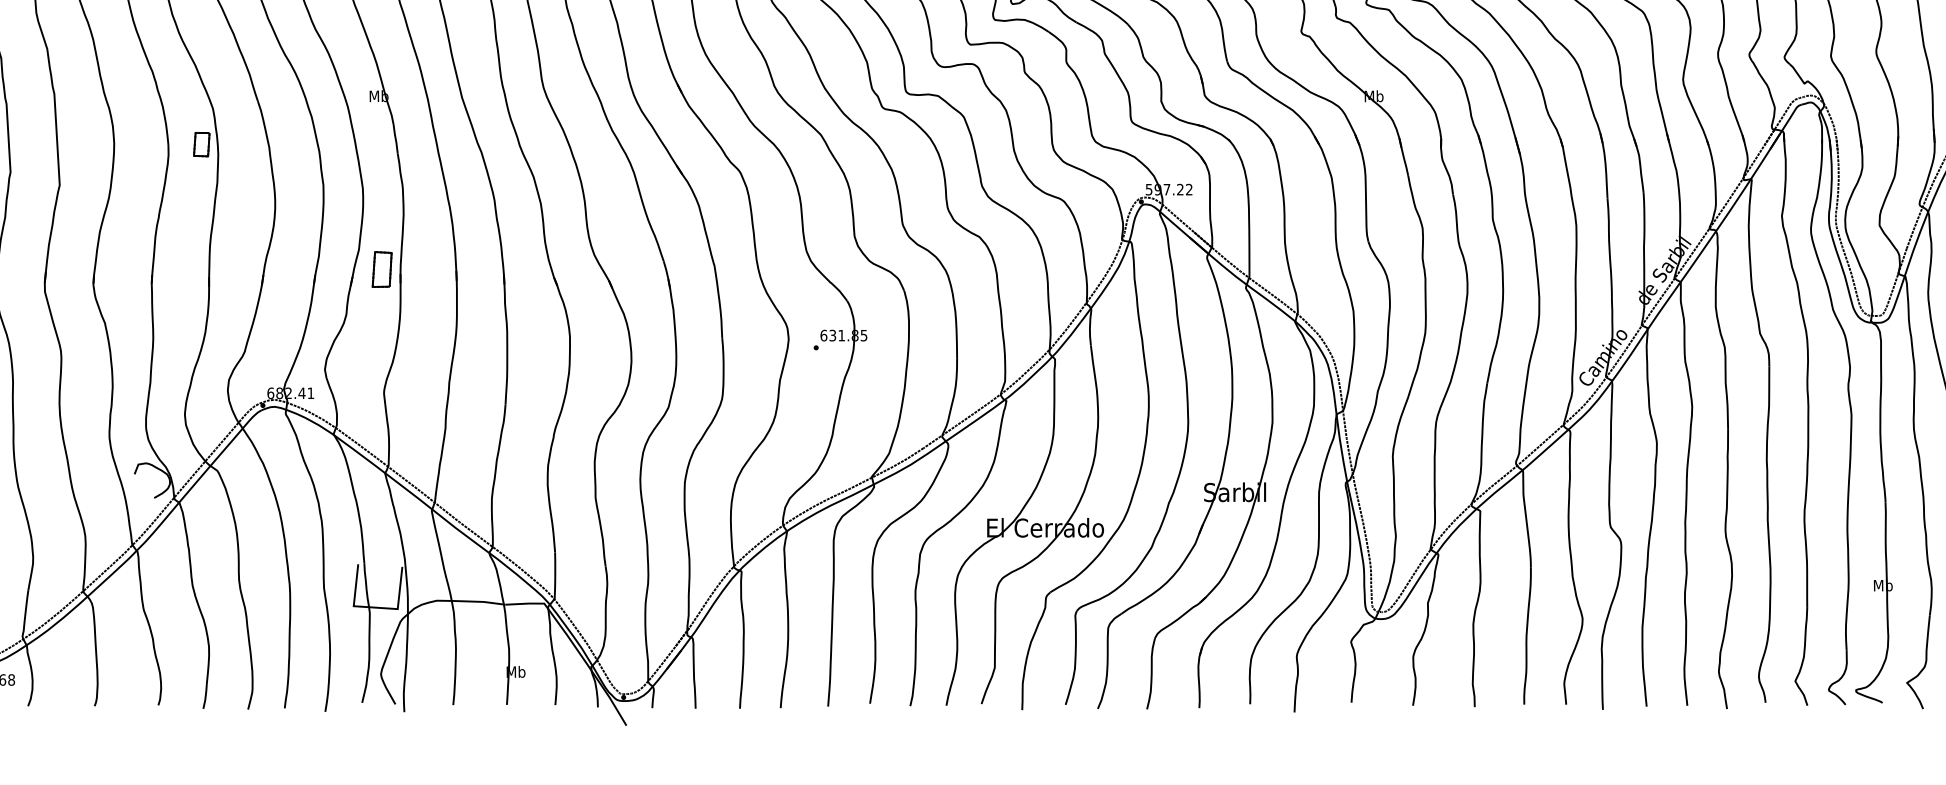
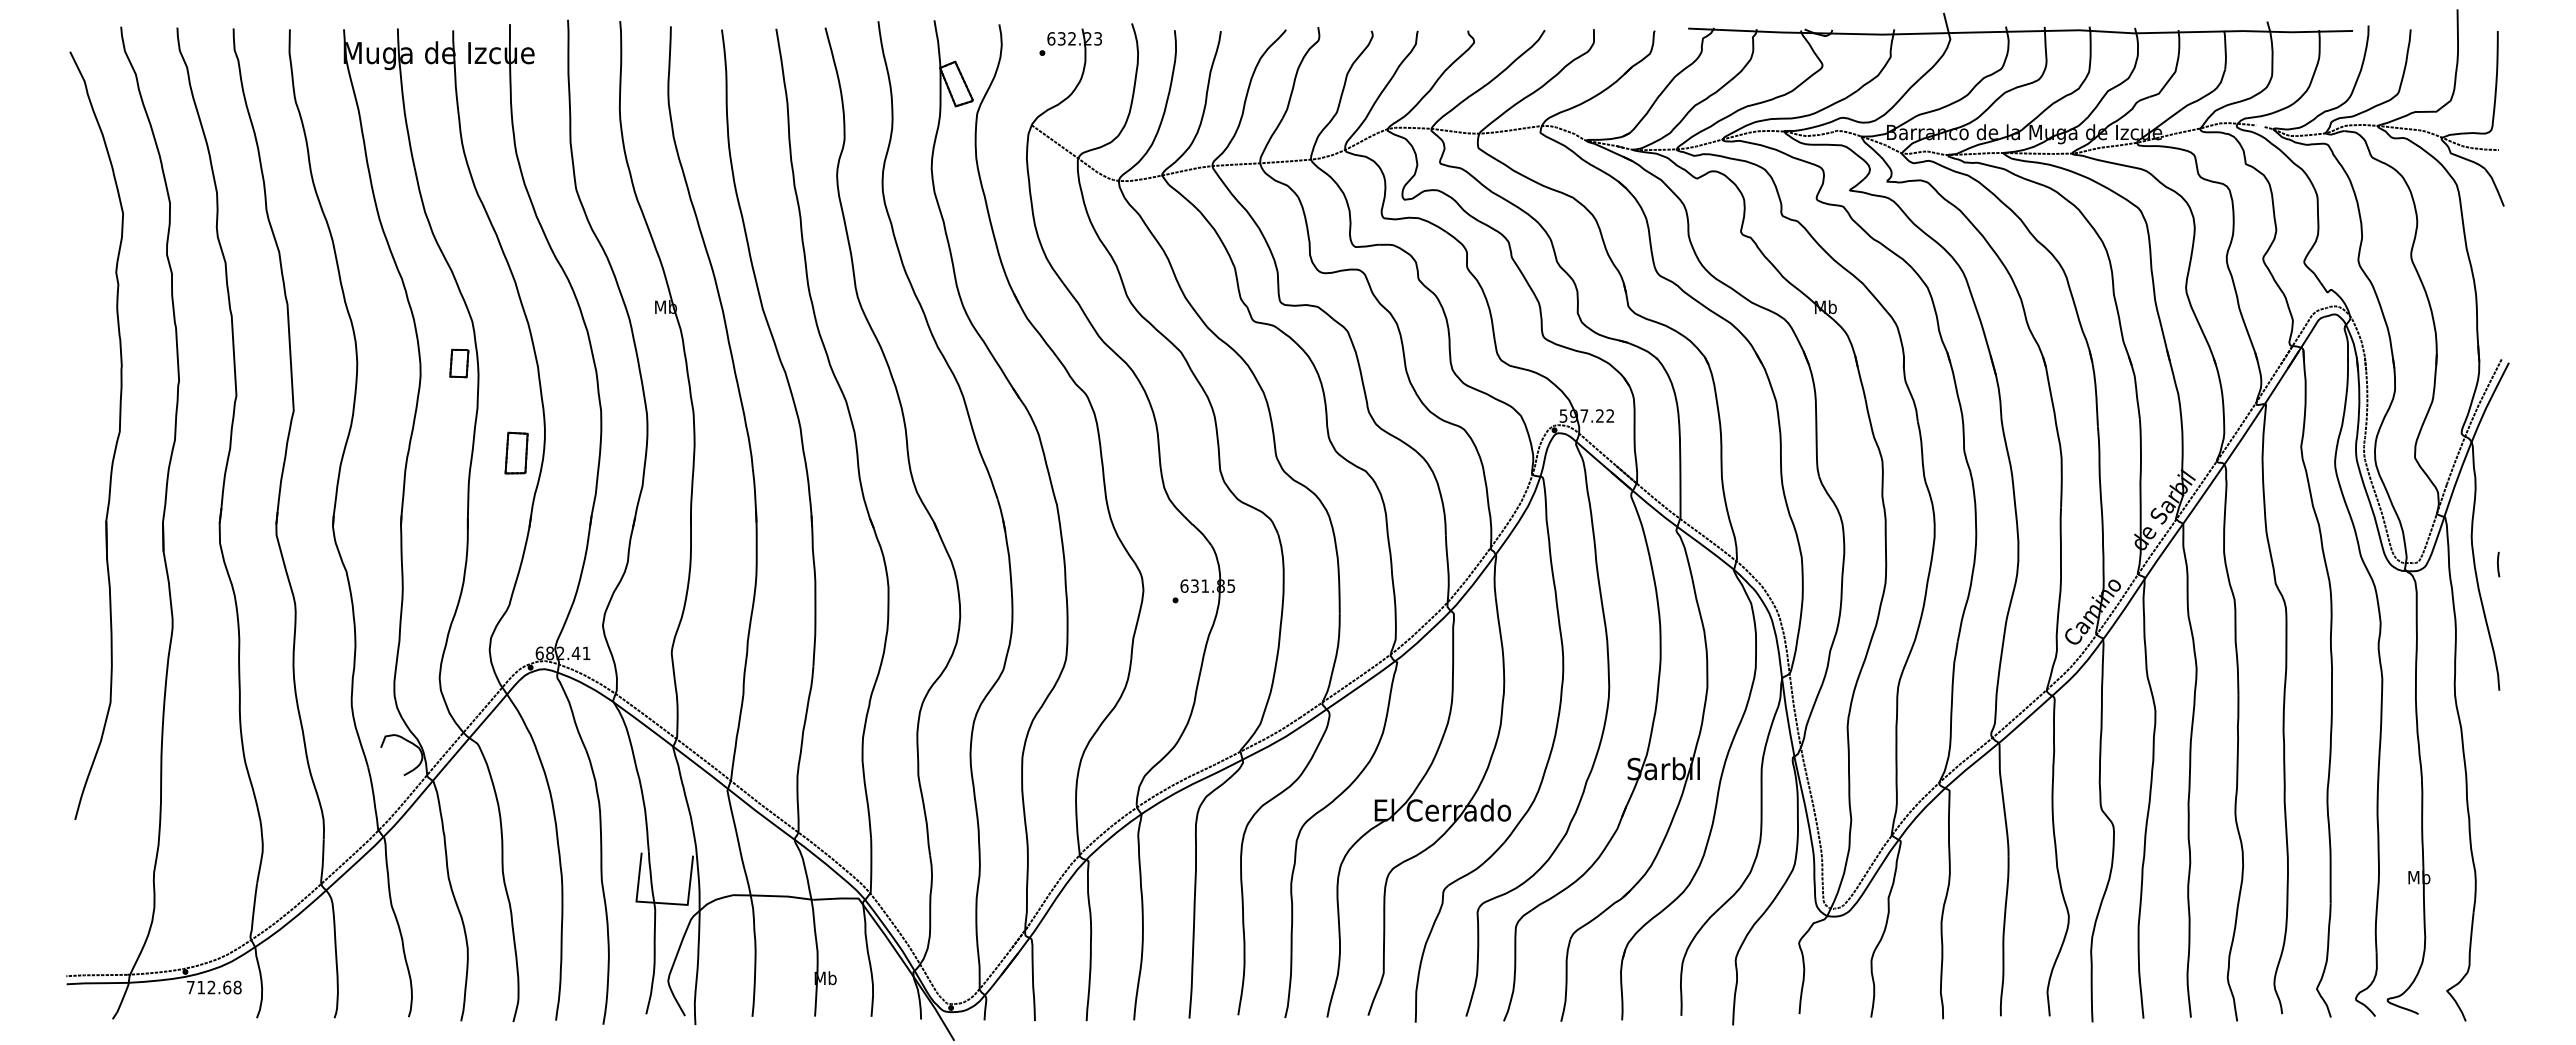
part: (382, 268) -> (516, 452), moved

